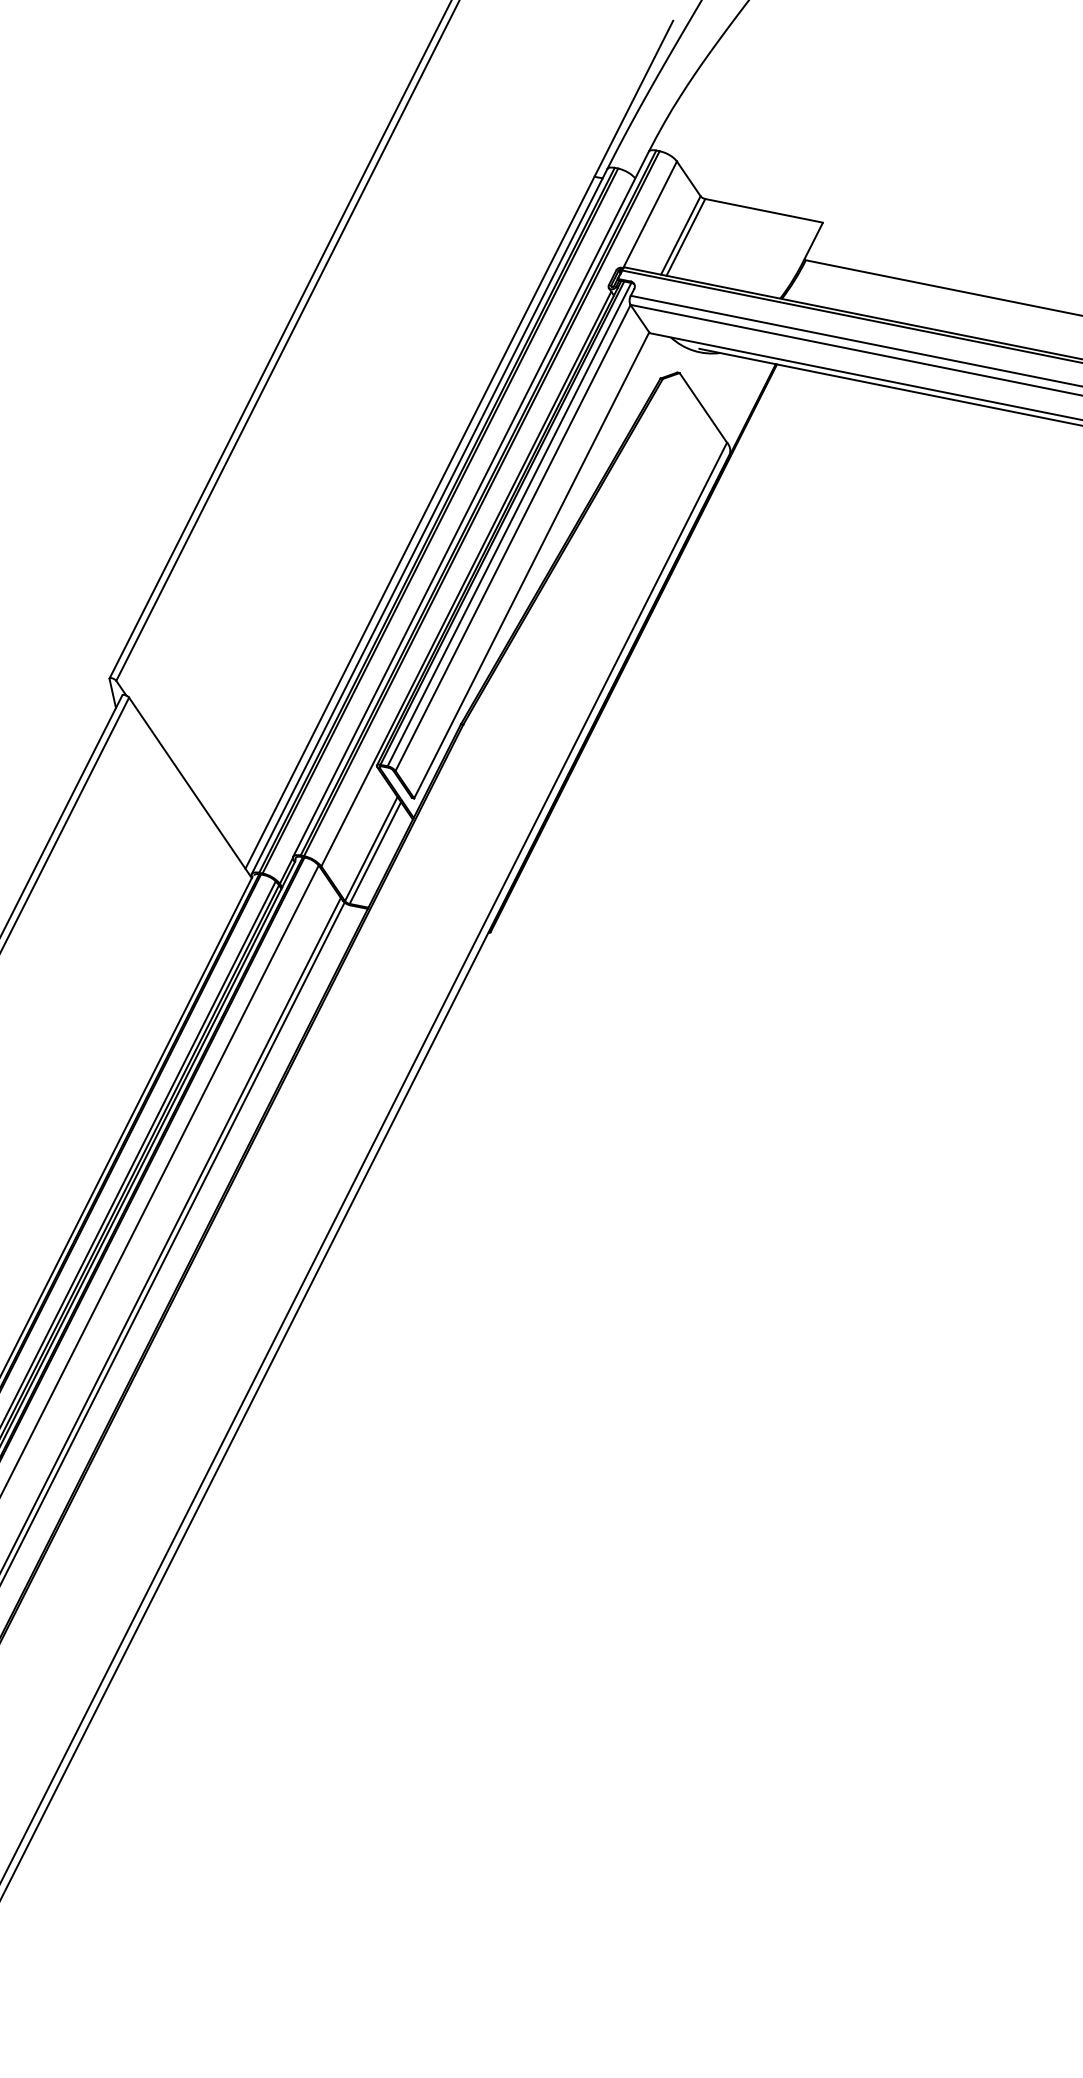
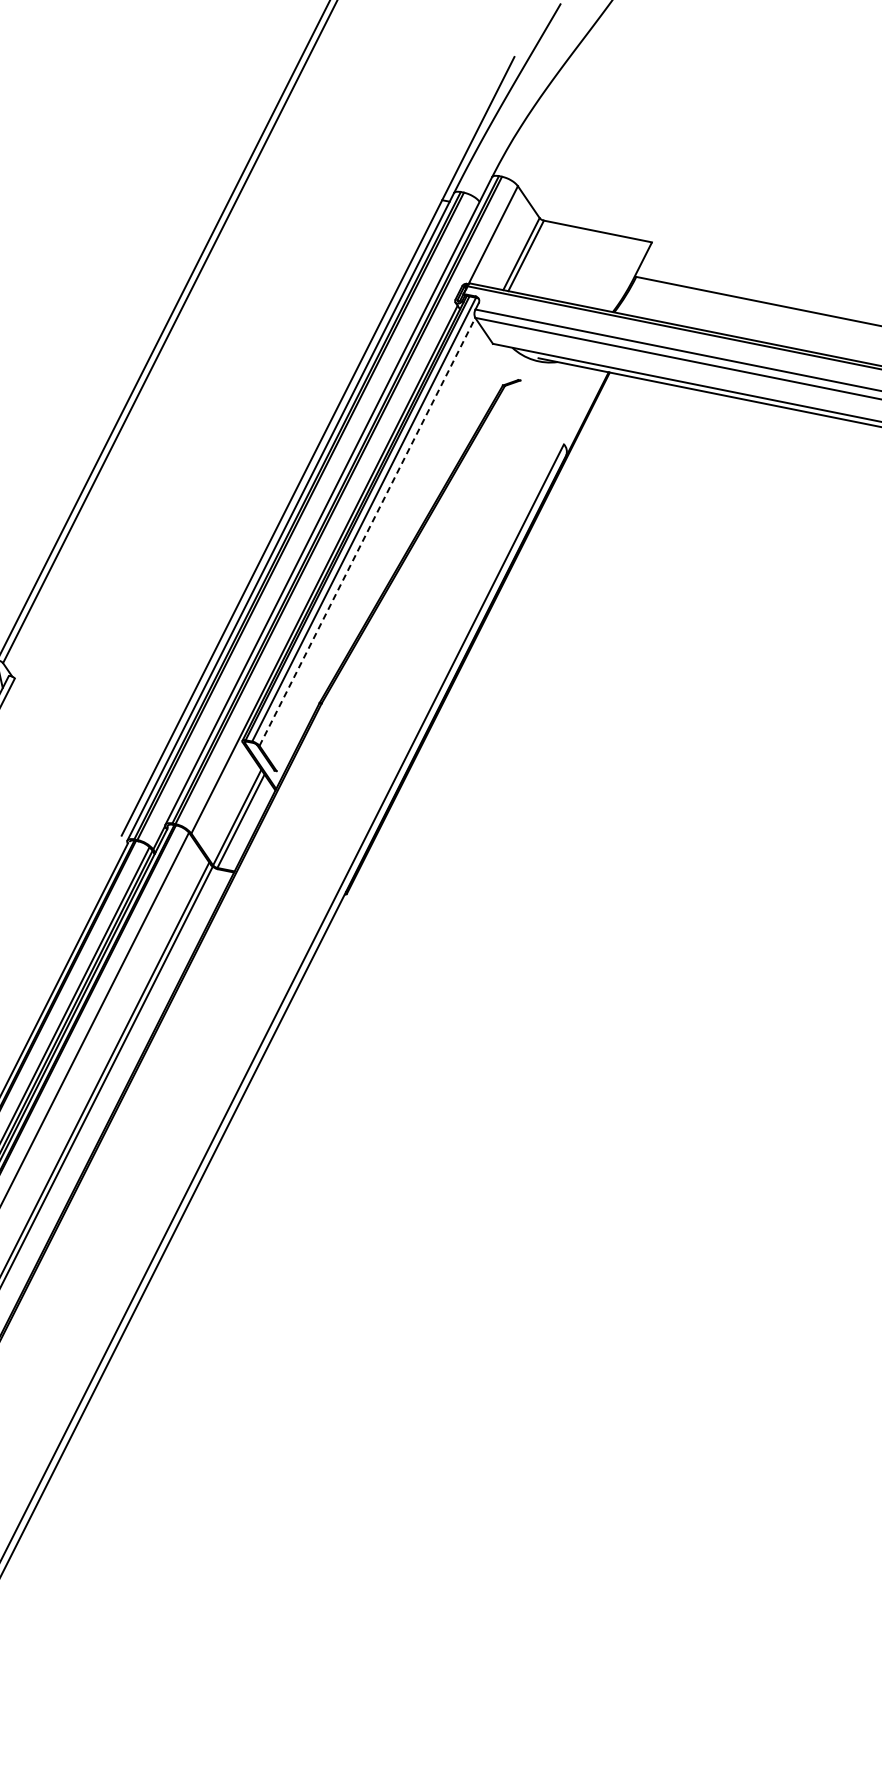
line: (703, 407) -> (542, 412), removed
line: (513, 538) -> (367, 532), solid -> dashed
line: (531, 565) -> (384, 557), removed
line: (190, 787) -> (71, 761), removed

